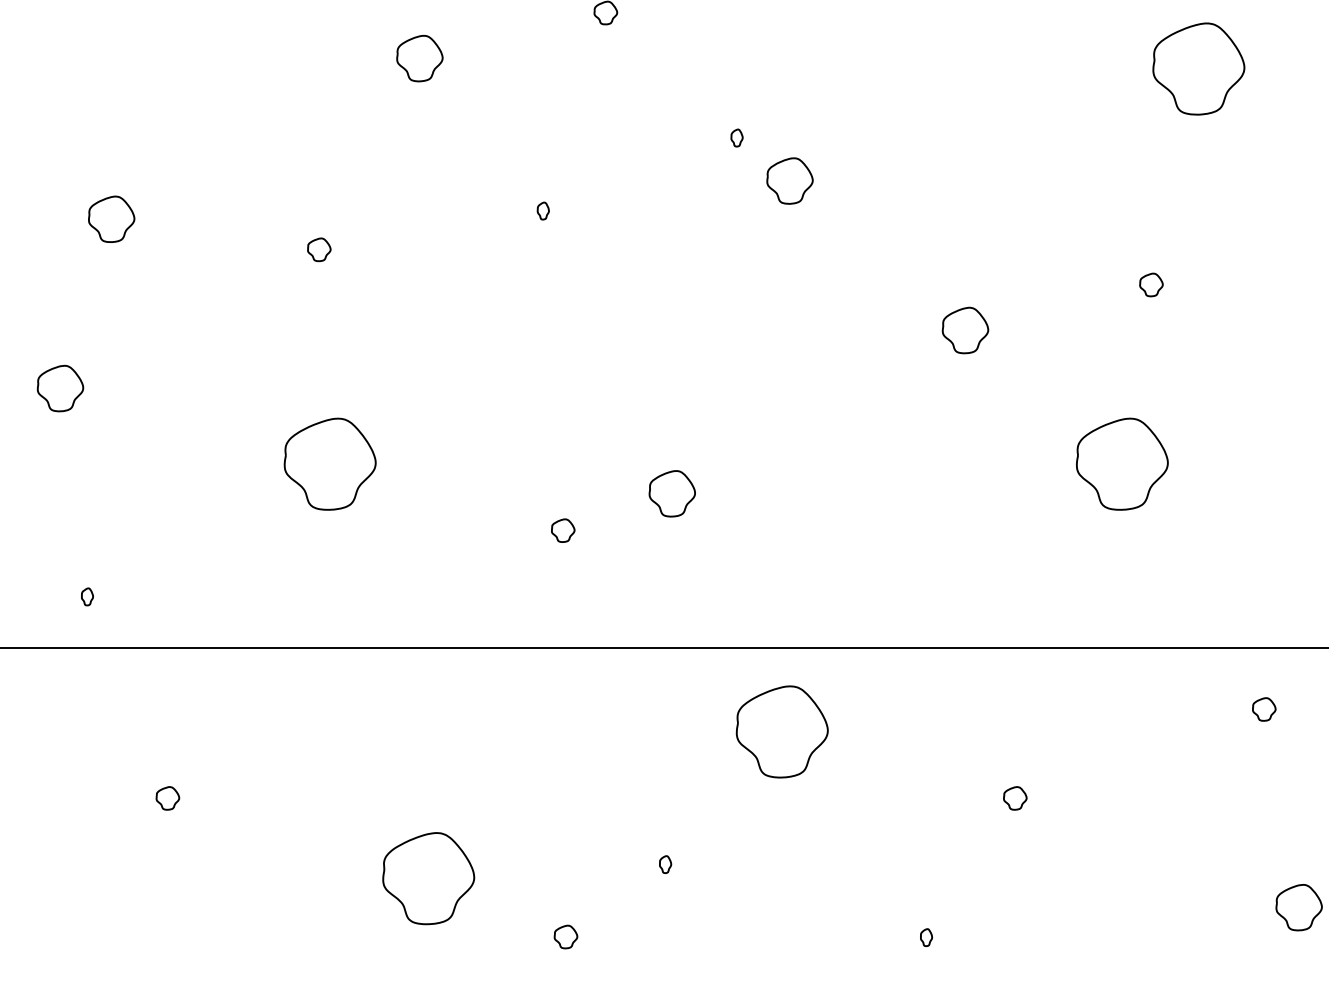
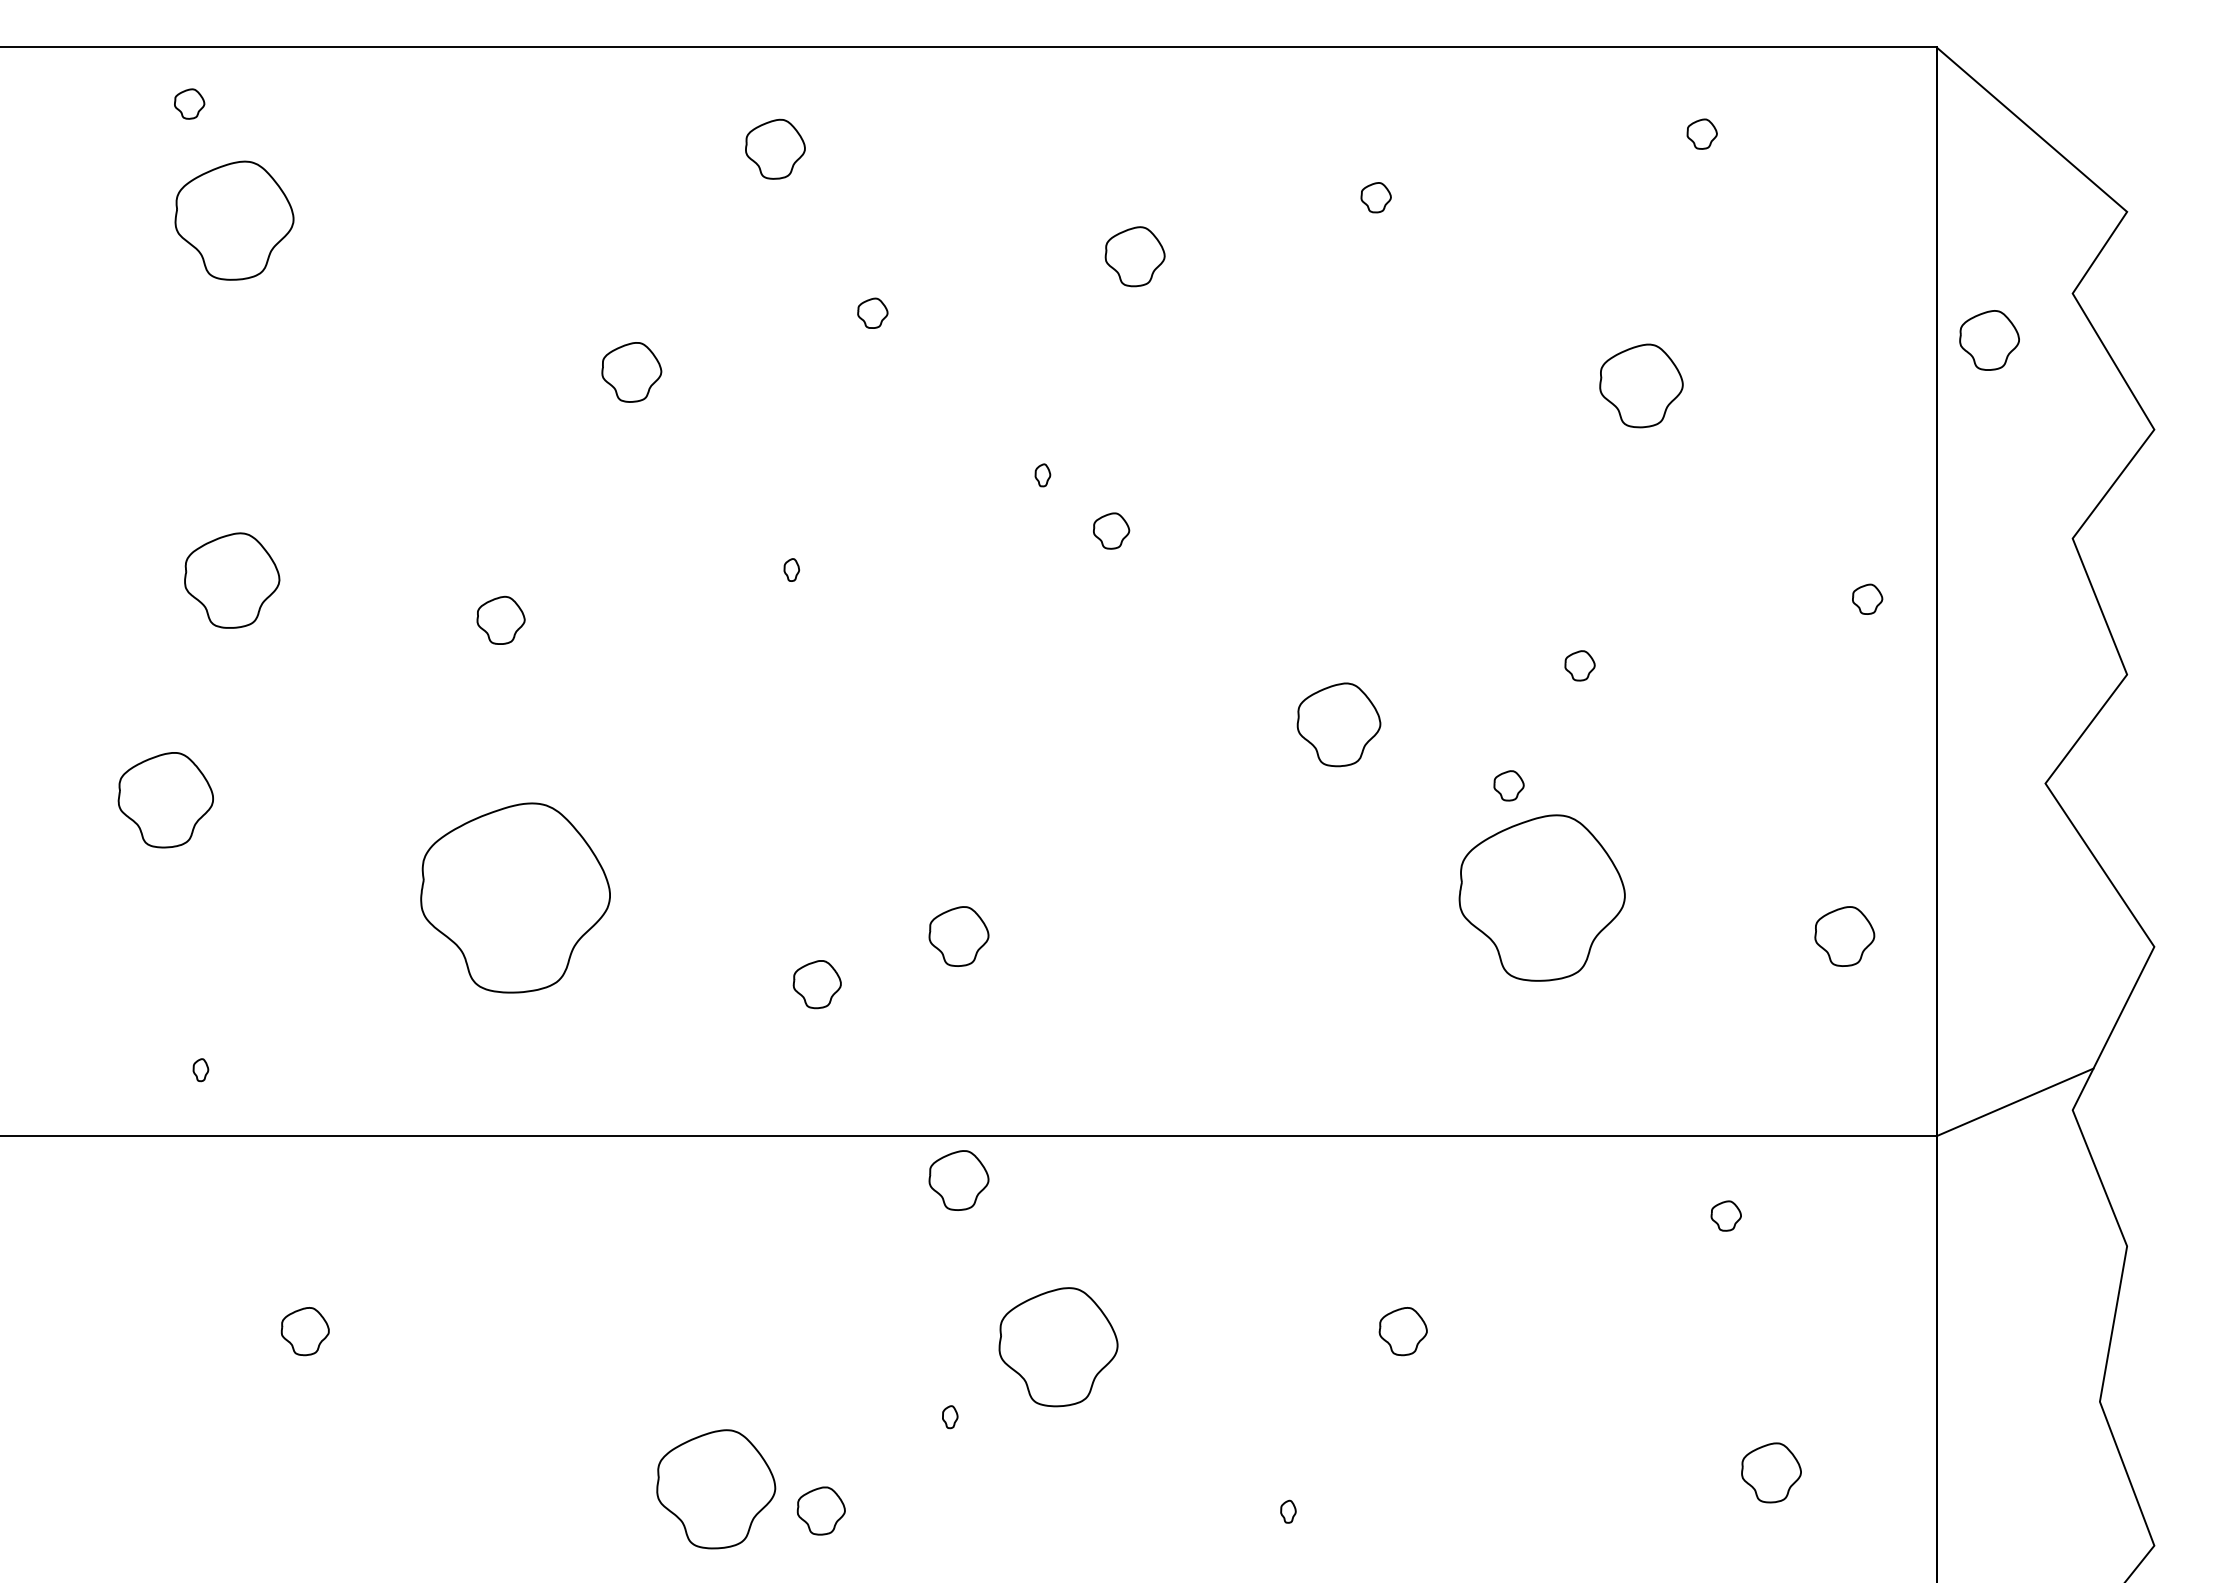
part: (1198, 68) -> (1641, 385), size x0.7
part: (789, 180) -> (1111, 530), size x0.6
part: (111, 219) -> (232, 580), size x1.6
part: (319, 249) -> (501, 619), size x1.6
part: (965, 330) -> (1338, 724), size x1.4
part: (1096, 377) -> (1508, 785), added
part: (60, 388) -> (165, 799), size x1.6
part: (330, 464) -> (515, 898), size x1.6
part: (1122, 464) -> (1542, 898), size x1.4
part: (563, 530) -> (817, 983), size x1.6
part: (671, 682) -> (958, 1180), added
part: (782, 732) -> (1058, 1347), moved
part: (167, 797) -> (304, 1330), size x1.6
part: (1015, 797) -> (1403, 1330), size x1.6
part: (428, 878) -> (716, 1489), moved
part: (565, 936) -> (820, 1510), size x1.6

